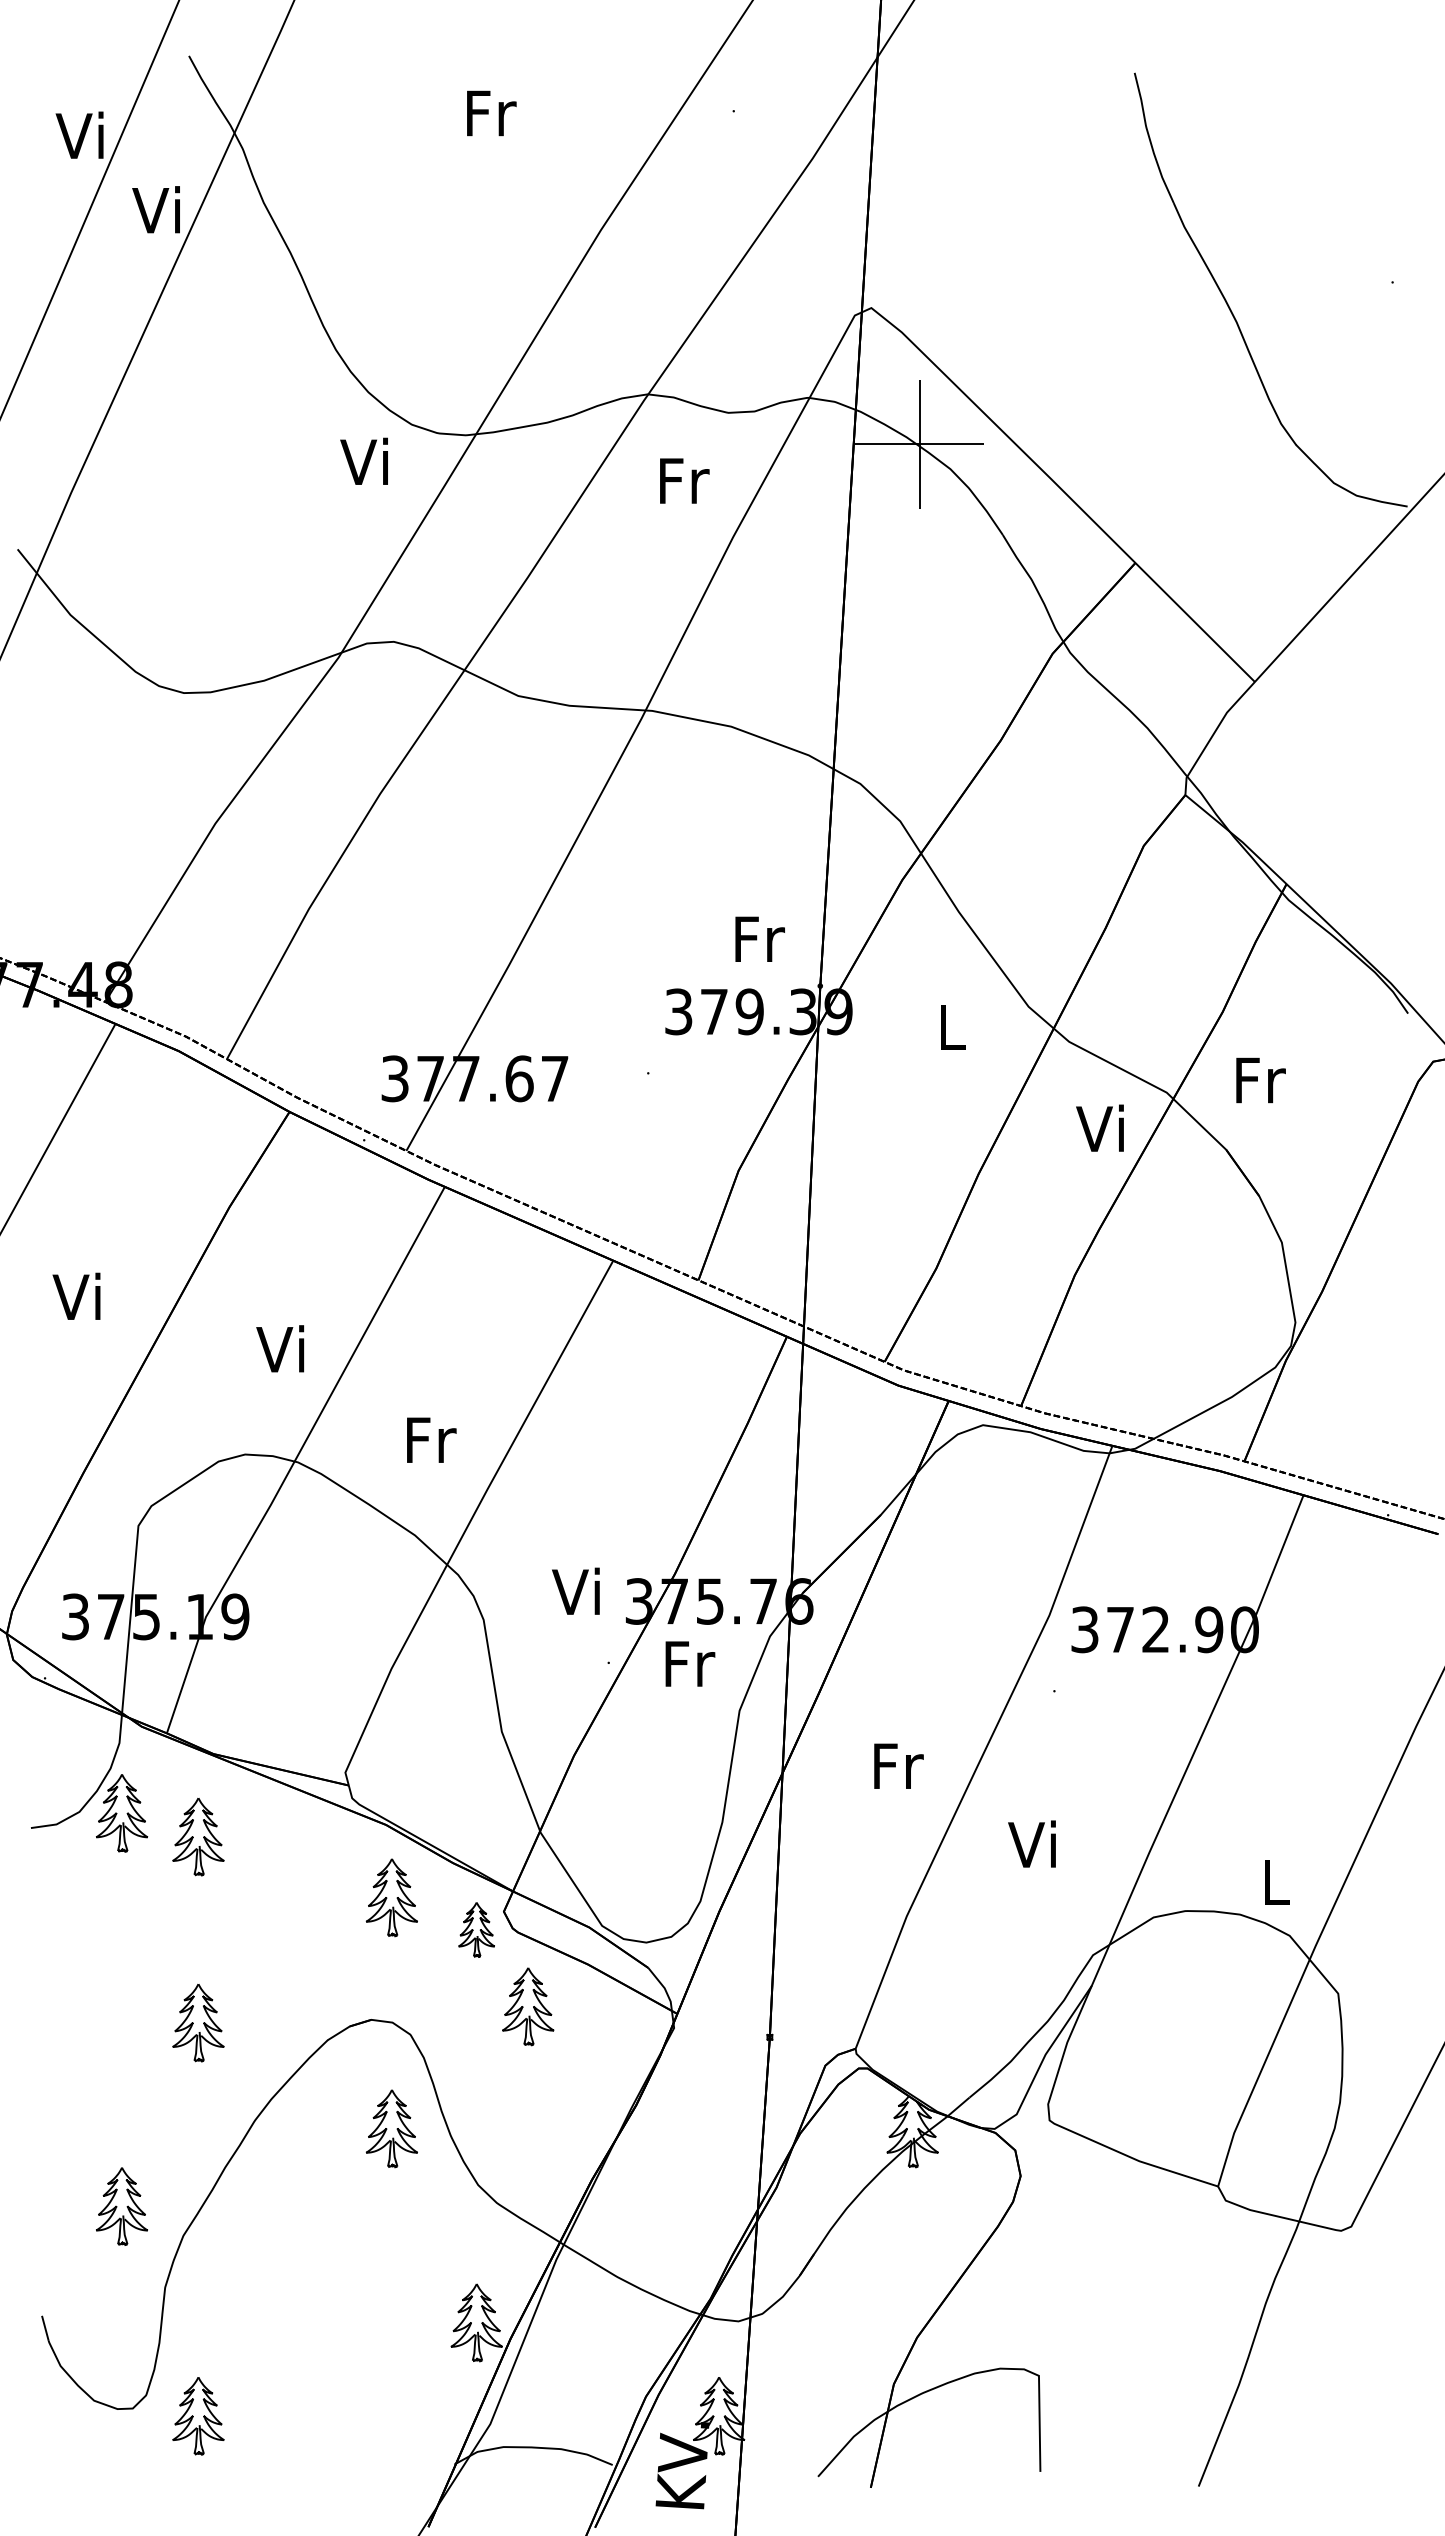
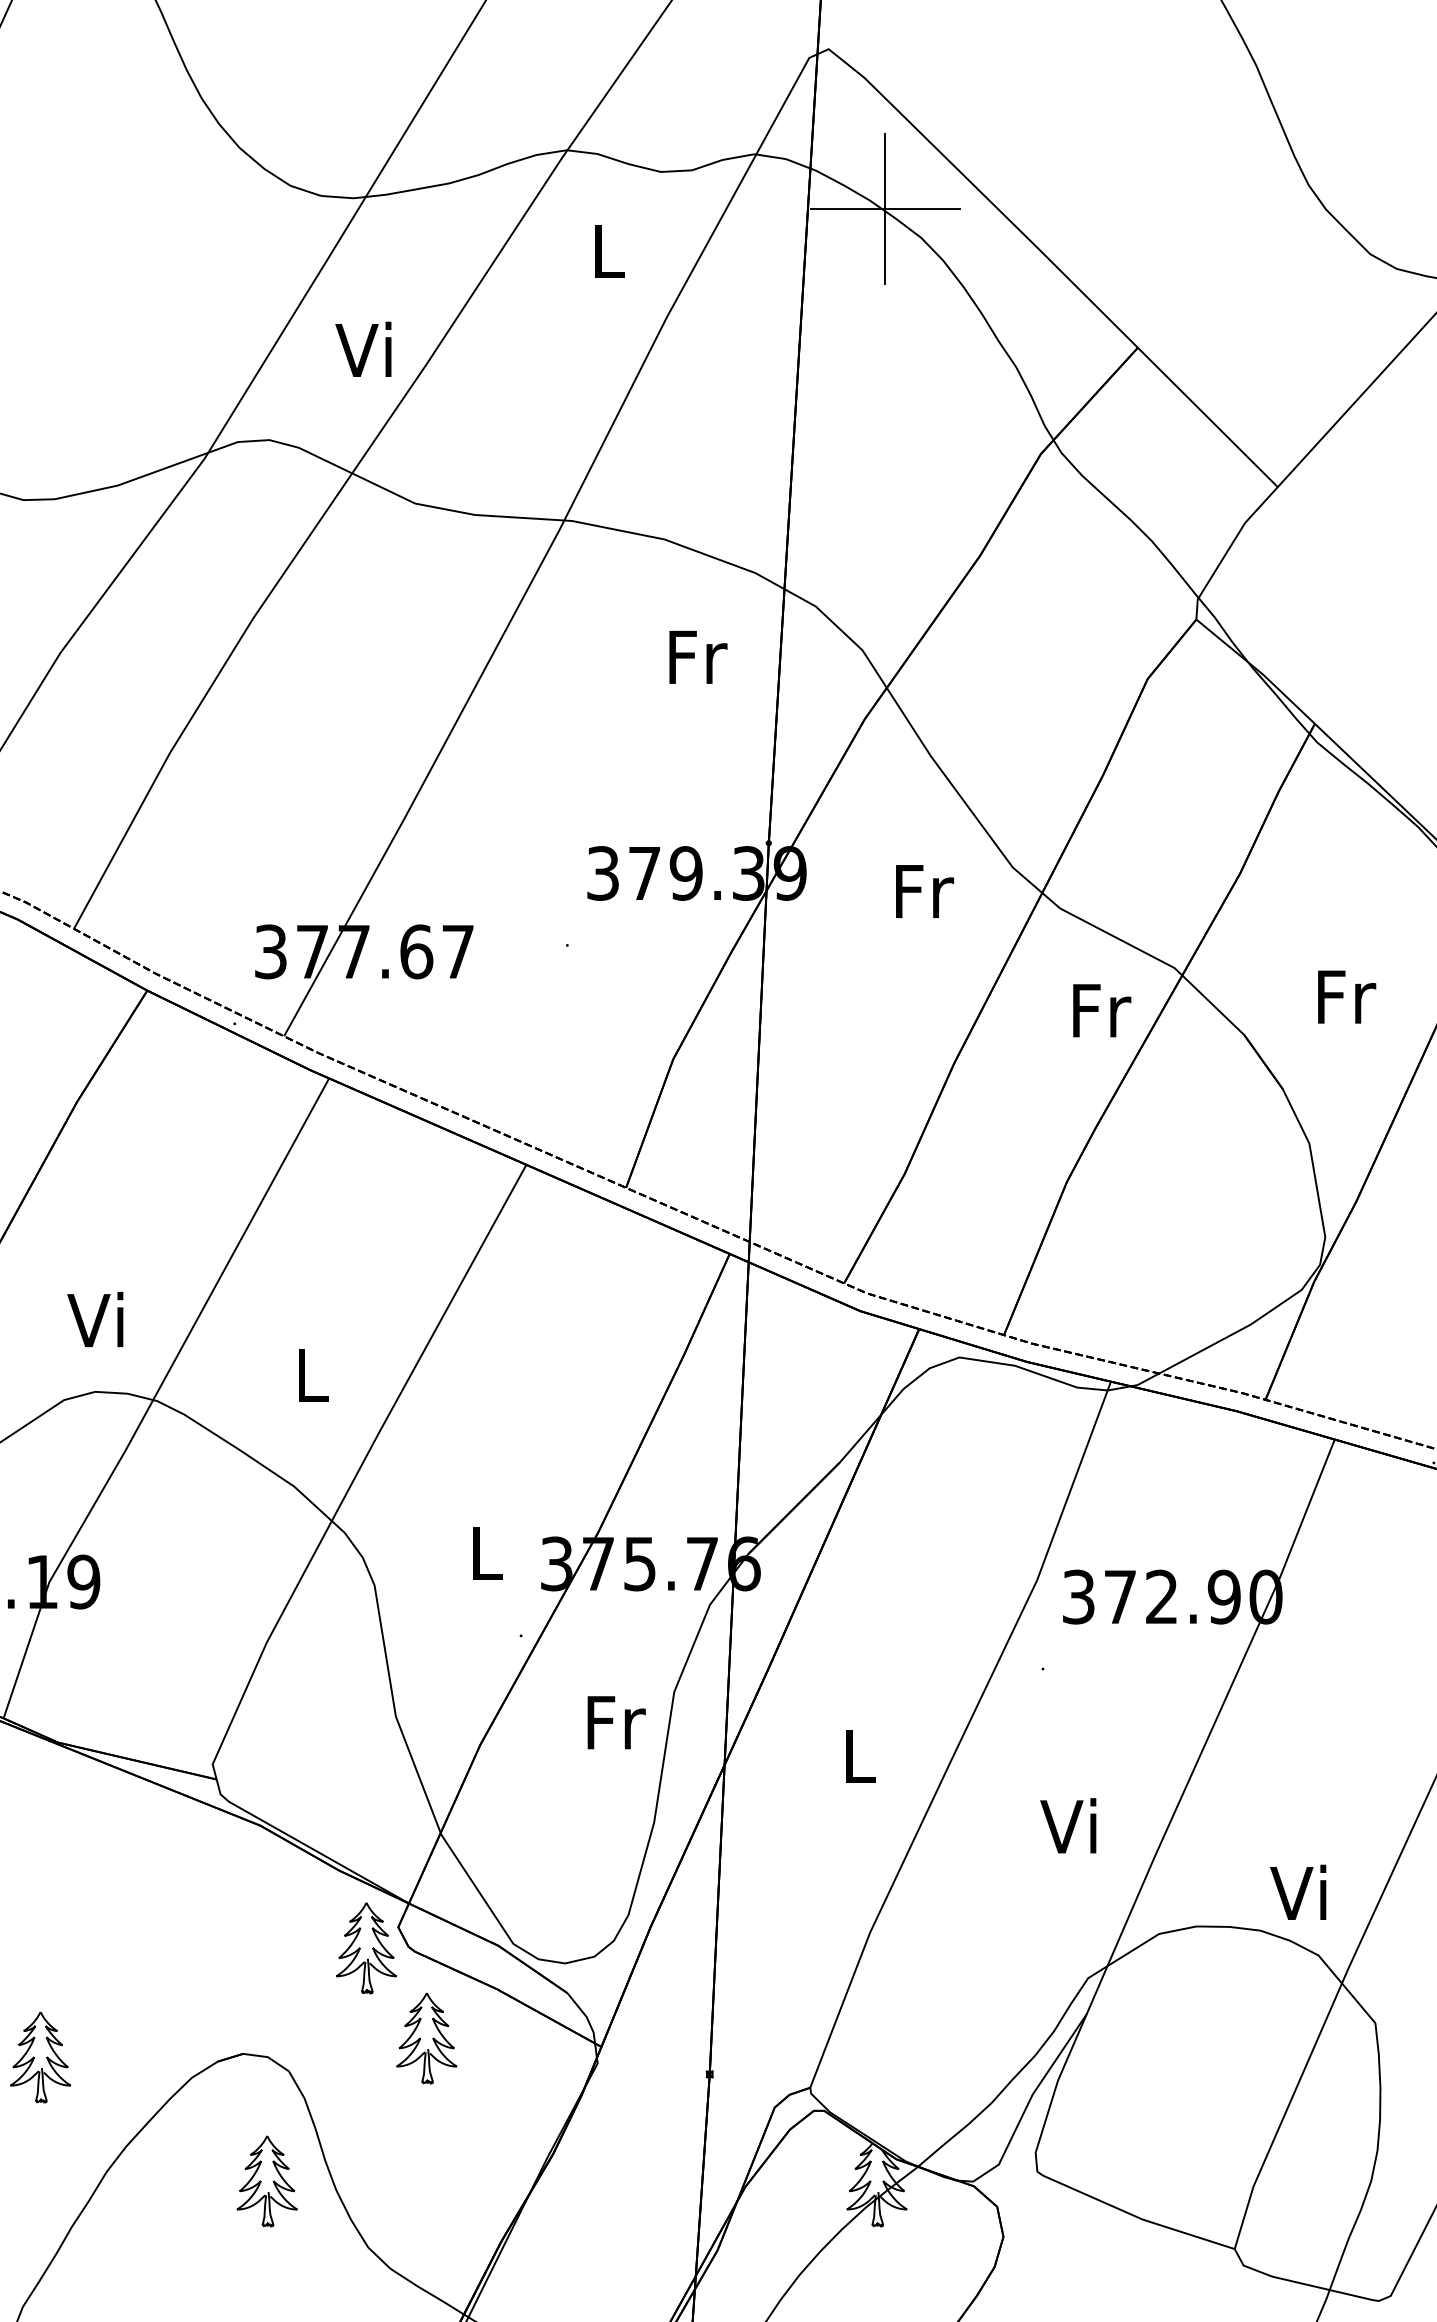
text: (363, 460) -> (362, 348), moved
text: (684, 480) -> (609, 251), Fr -> L
text: (759, 938) -> (697, 656), moved
text: (953, 1026) -> (924, 890), L -> Fr
text: (1260, 1080) -> (1346, 997), moved
text: (1102, 1127) -> (1099, 1008), Vi -> Fr
text: (280, 1348) -> (95, 1319), moved
text: (431, 1439) -> (313, 1374), Fr -> L
text: (575, 1590) -> (482, 1551), Vi -> L
text: (690, 1663) -> (616, 1722), moved
text: (898, 1765) -> (860, 1756), Fr -> L
part: (198, 1837) -> (40, 1840), removed
text: (1031, 1843) -> (1067, 1825), moved
text: (1272, 1881) -> (1298, 1891), L -> Vi
part: (391, 1897) -> (266, 1910), removed
part: (476, 1929) -> (366, 1948), size x1.43

